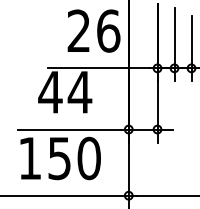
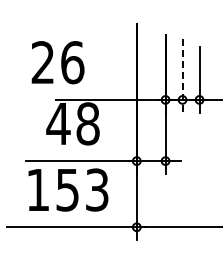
text: (93, 30) -> (57, 62), moved
line: (174, 44) -> (182, 76), solid -> dashed
text: (79, 91) -> (87, 123), 44 -> 48
text: (88, 157) -> (96, 189), 150 -> 153

